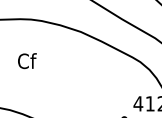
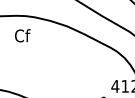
text: (27, 60) -> (22, 35), moved

